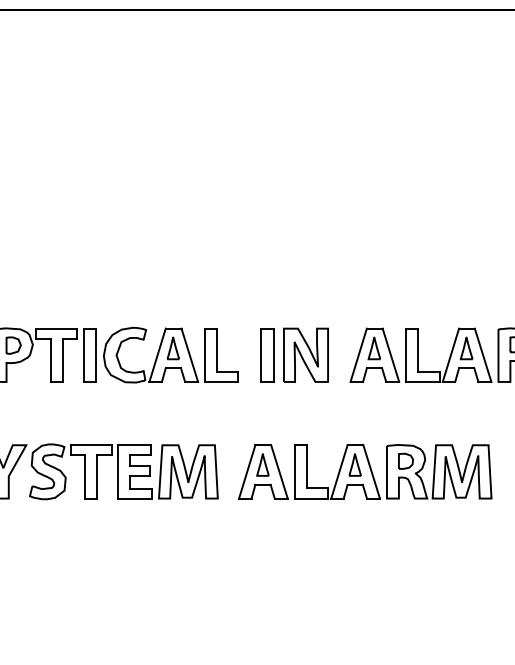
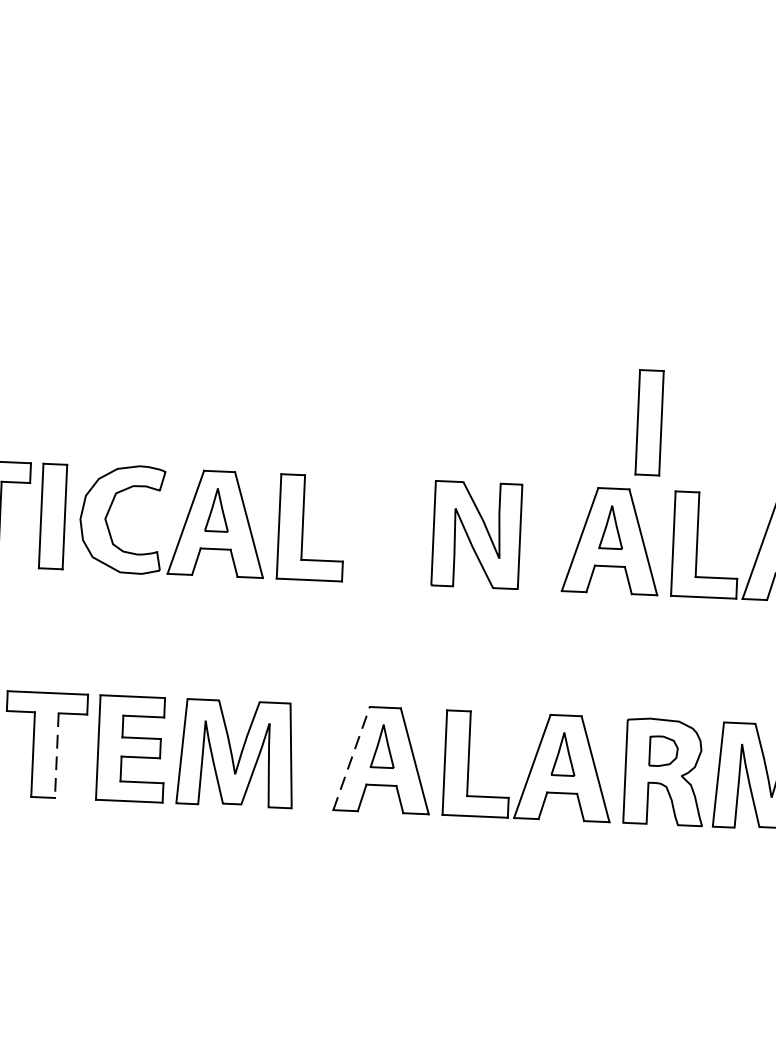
part: (267, 355) -> (649, 423), moved
line: (247, 471) -> (352, 757), solid -> dashed
line: (97, 476) -> (57, 754), solid -> dashed

